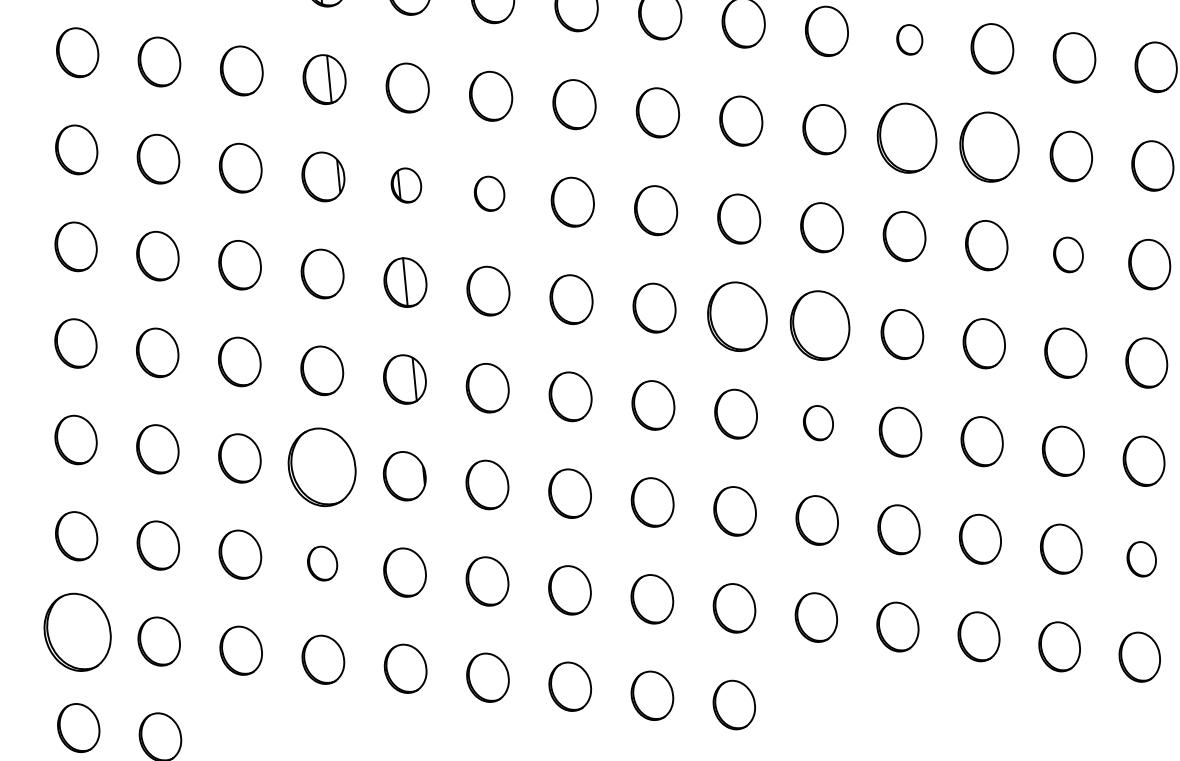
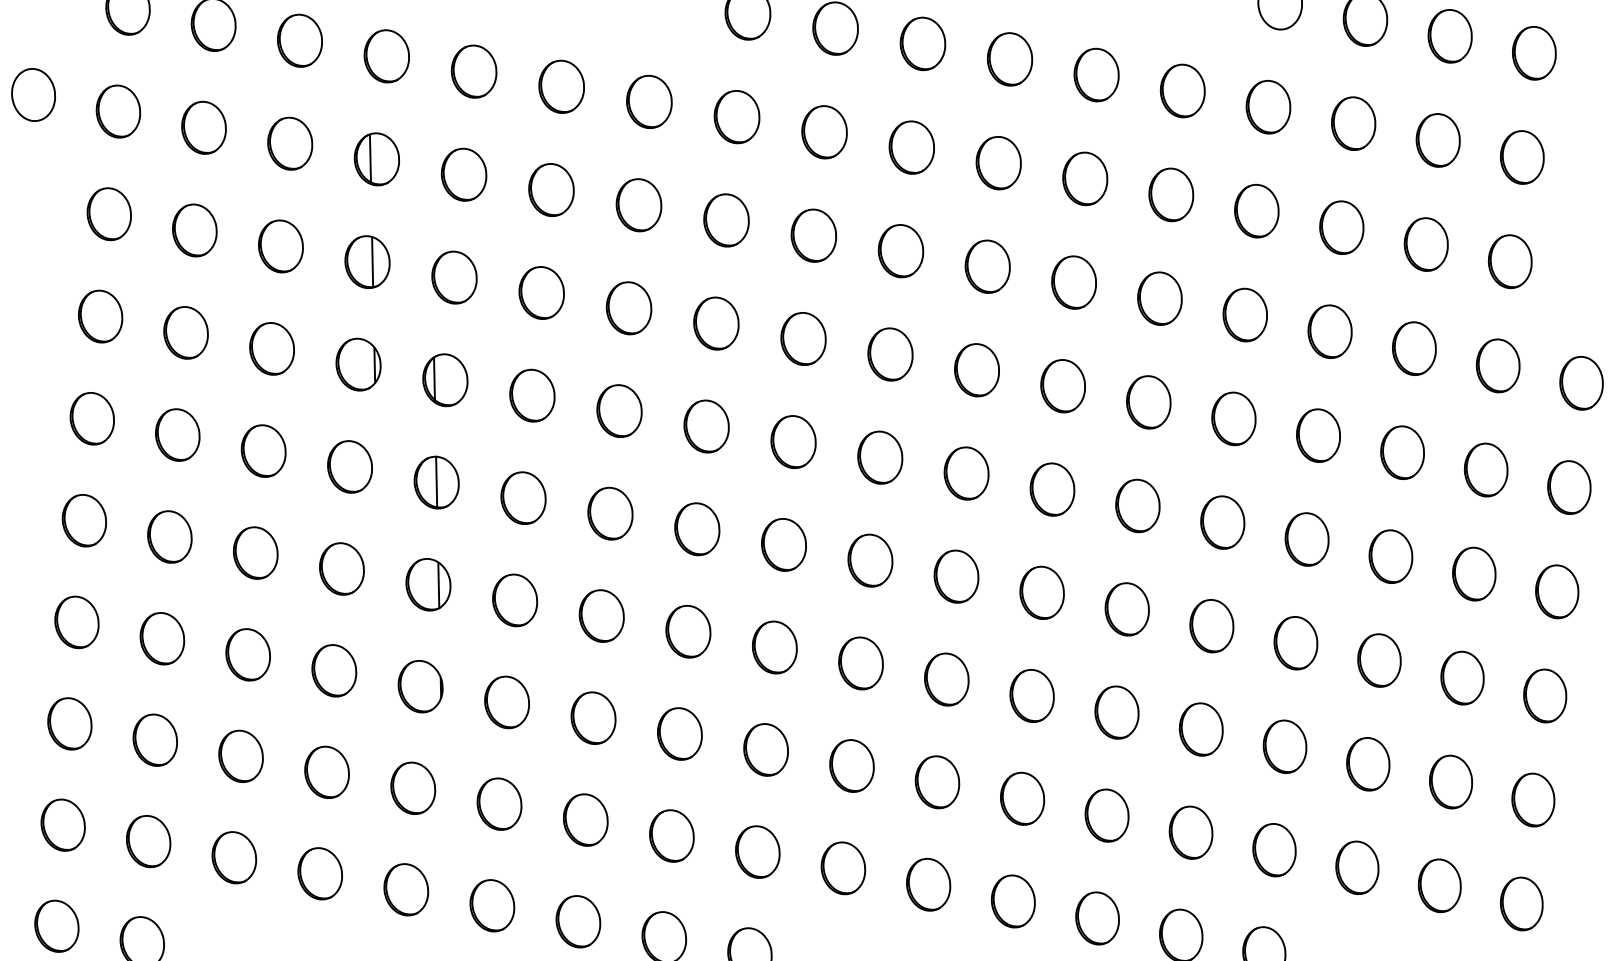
part: (909, 39) -> (987, 266), size x1.67
part: (906, 138) -> (976, 370), size x0.71
part: (988, 147) -> (1062, 386), size x0.71
part: (406, 185) -> (445, 380), size x1.43
part: (489, 193) -> (532, 395), size x1.43
part: (1068, 254) -> (1137, 505), size x1.43
part: (736, 316) -> (783, 544), size x0.71
part: (820, 325) -> (870, 560), size x0.71
part: (817, 423) -> (860, 663), size x1.43
part: (322, 467) -> (334, 670), size x0.62
part: (1141, 559) -> (1190, 832), size x1.43
part: (322, 562) -> (326, 771), size x1.43
part: (76, 631) -> (62, 824), size x0.62

